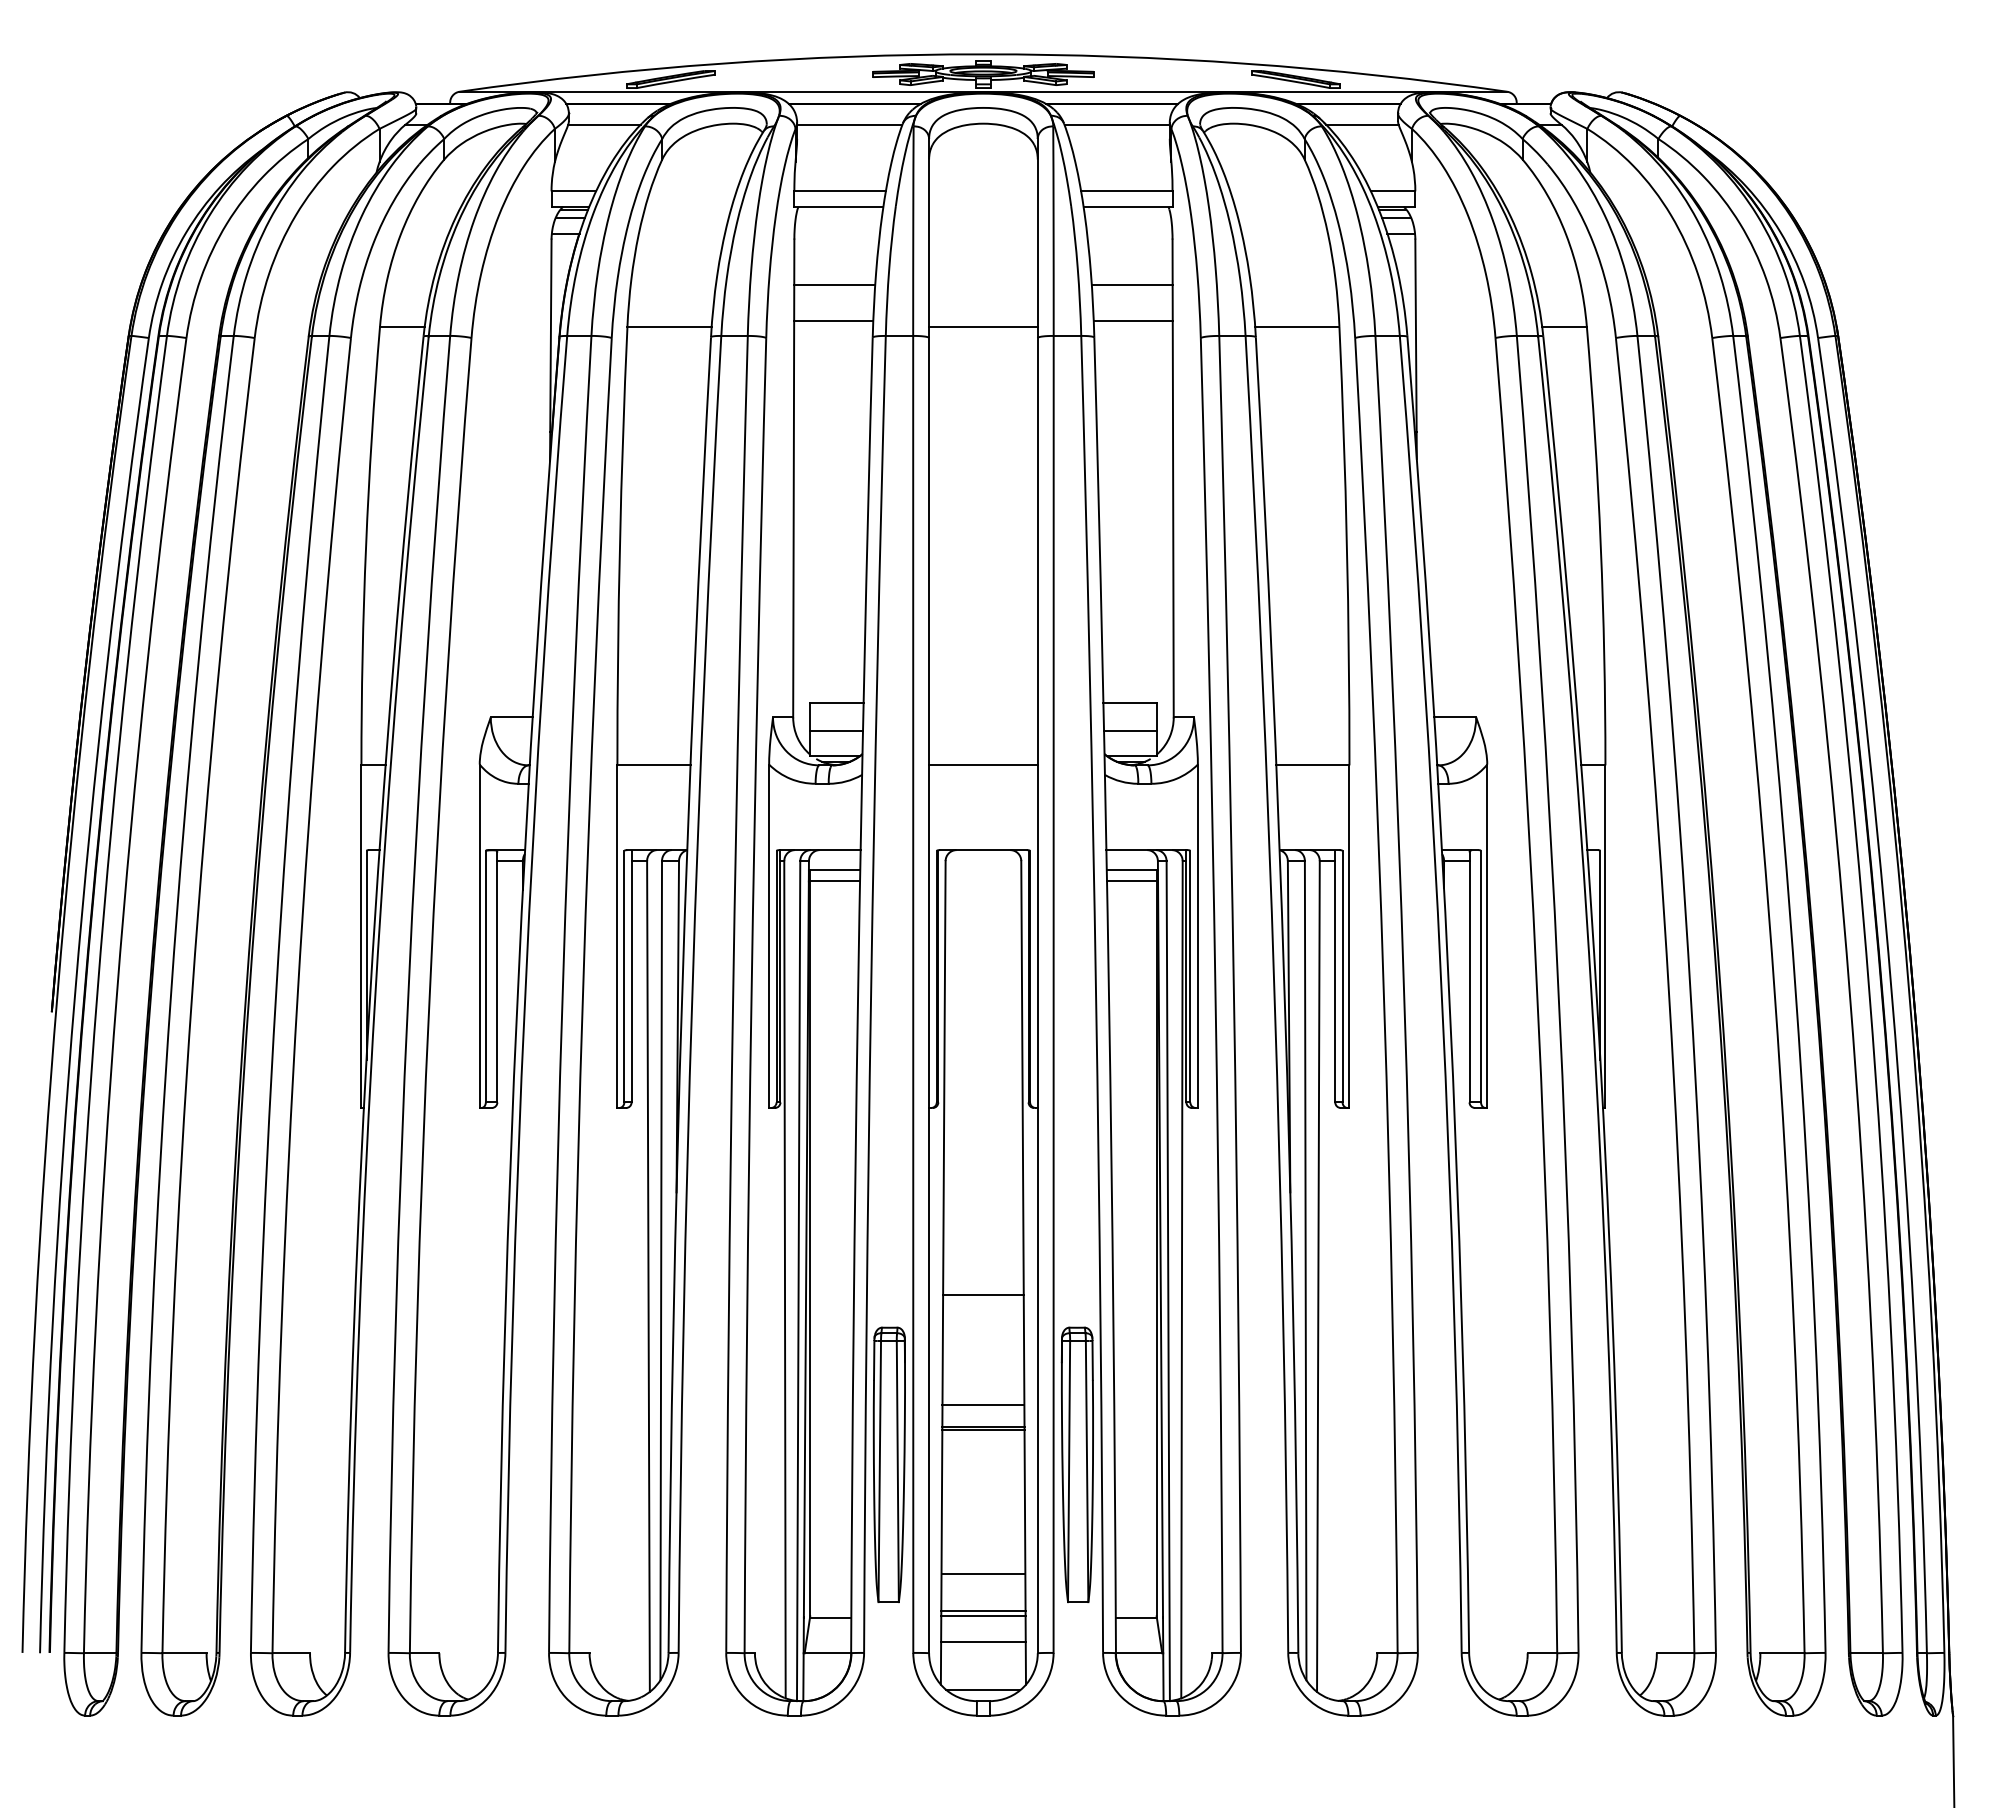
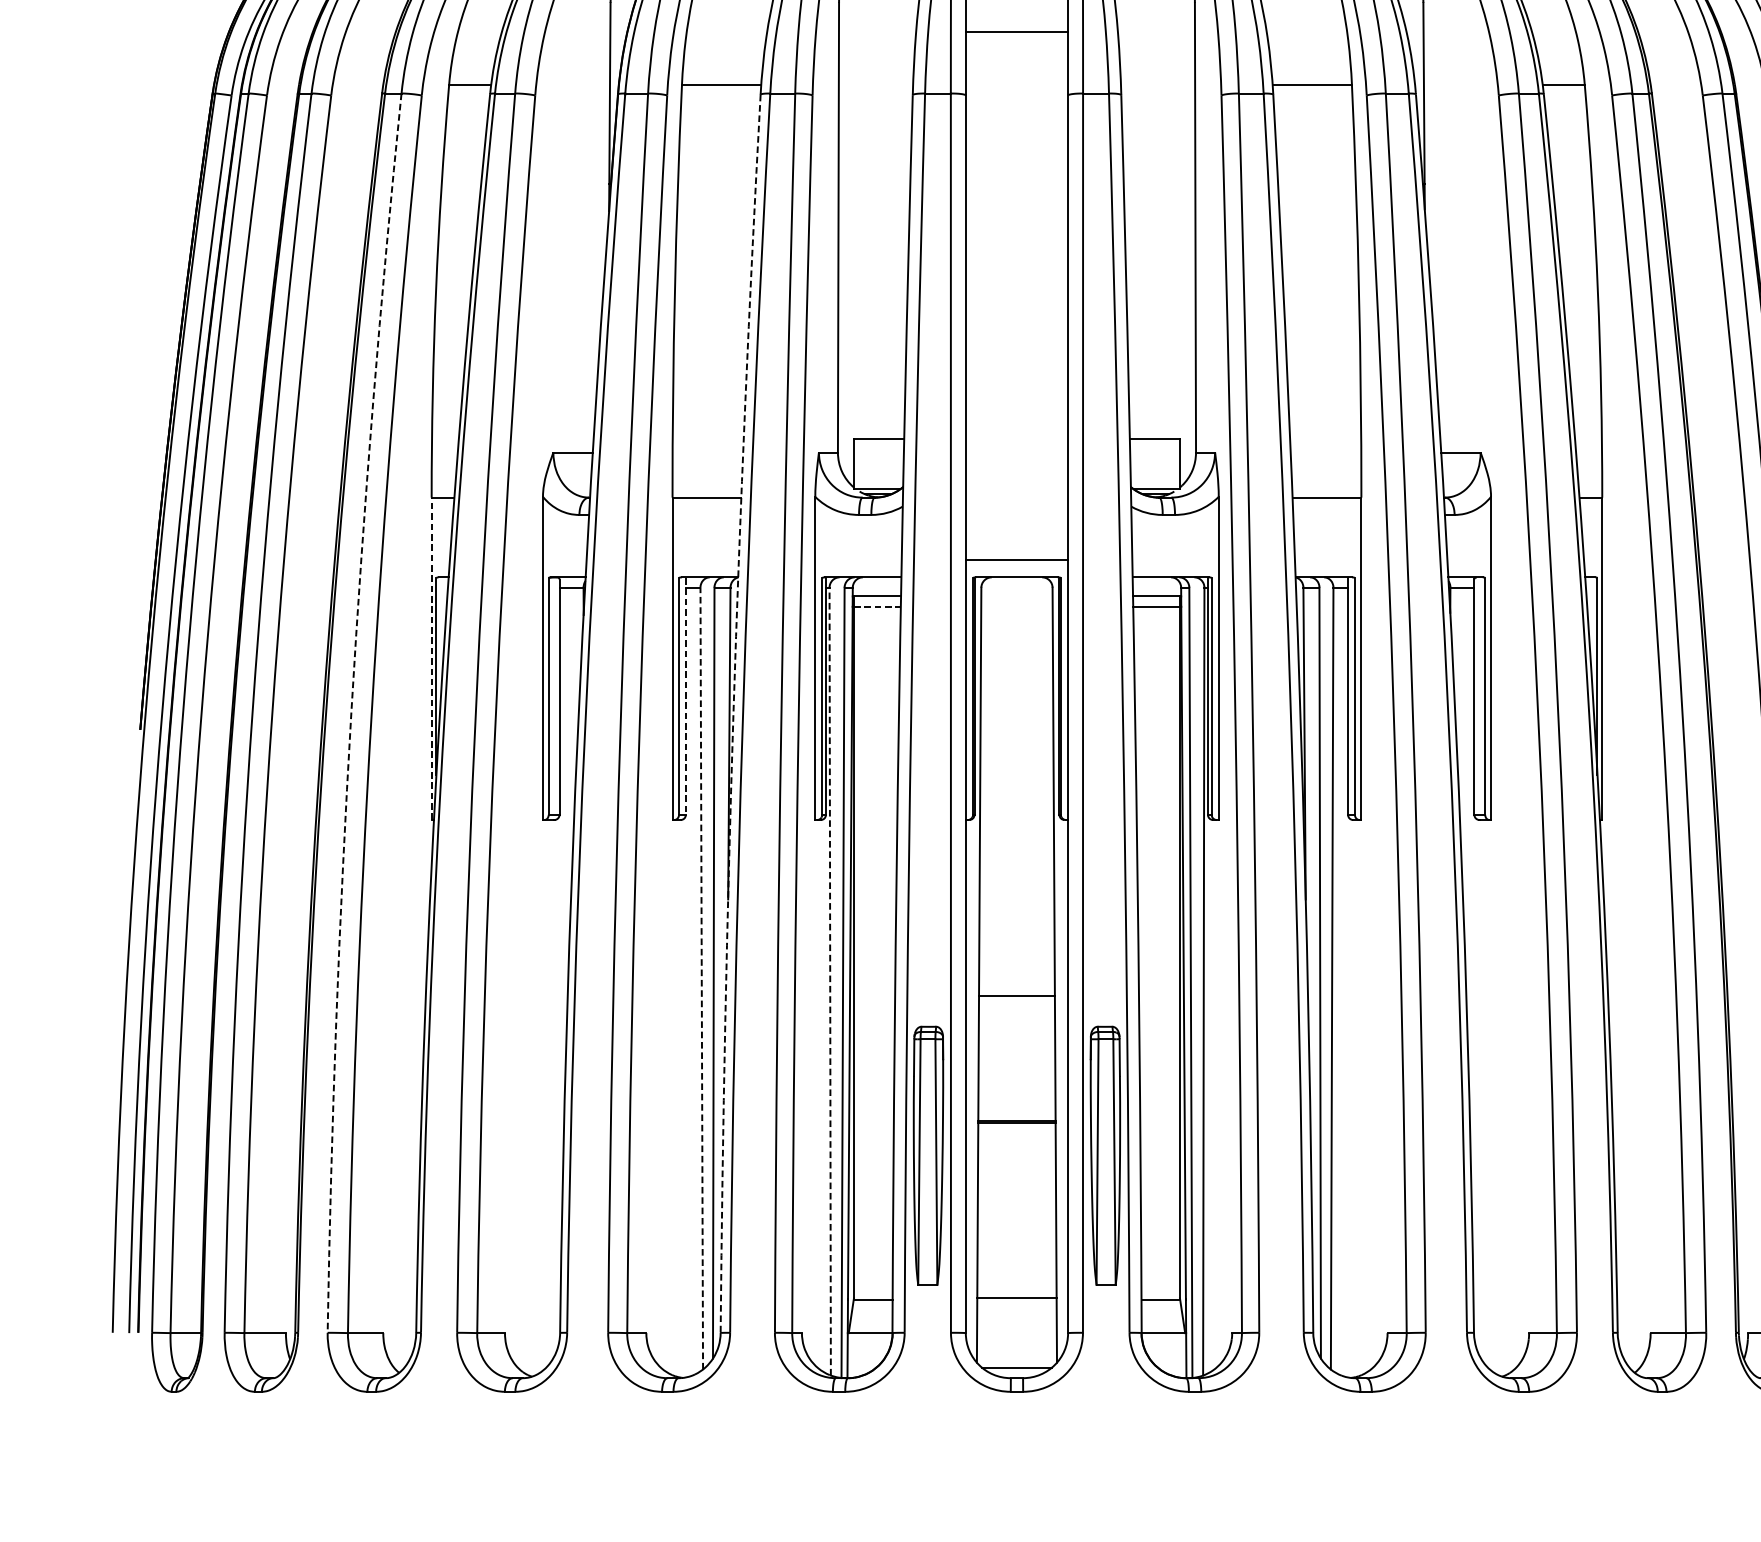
line: (834, 284) -> (876, 45), removed
line: (1131, 284) -> (1156, 45), removed
line: (833, 320) -> (875, 78), removed
line: (1132, 320) -> (1157, 78), removed
line: (983, 326) -> (1017, 31), moved
line: (836, 731) -> (878, 465), removed
line: (1130, 731) -> (1155, 465), removed
line: (983, 765) -> (1017, 559), moved
line: (835, 881) -> (877, 606), solid -> dashed
line: (361, 936) -> (431, 658), solid -> dashed
line: (631, 976) -> (685, 696), solid -> dashed
arc: (276, 993) -> (351, 712), solid -> dashed
arc: (682, 994) -> (733, 713), solid -> dashed
line: (648, 1276) -> (701, 978), solid -> dashed
line: (784, 1279) -> (829, 981), solid -> dashed
line: (983, 1404) -> (1017, 1099), removed
line: (983, 1574) -> (1017, 1259), removed
line: (983, 1610) -> (1017, 1292), removed
line: (983, 1642) -> (1017, 1323), removed

